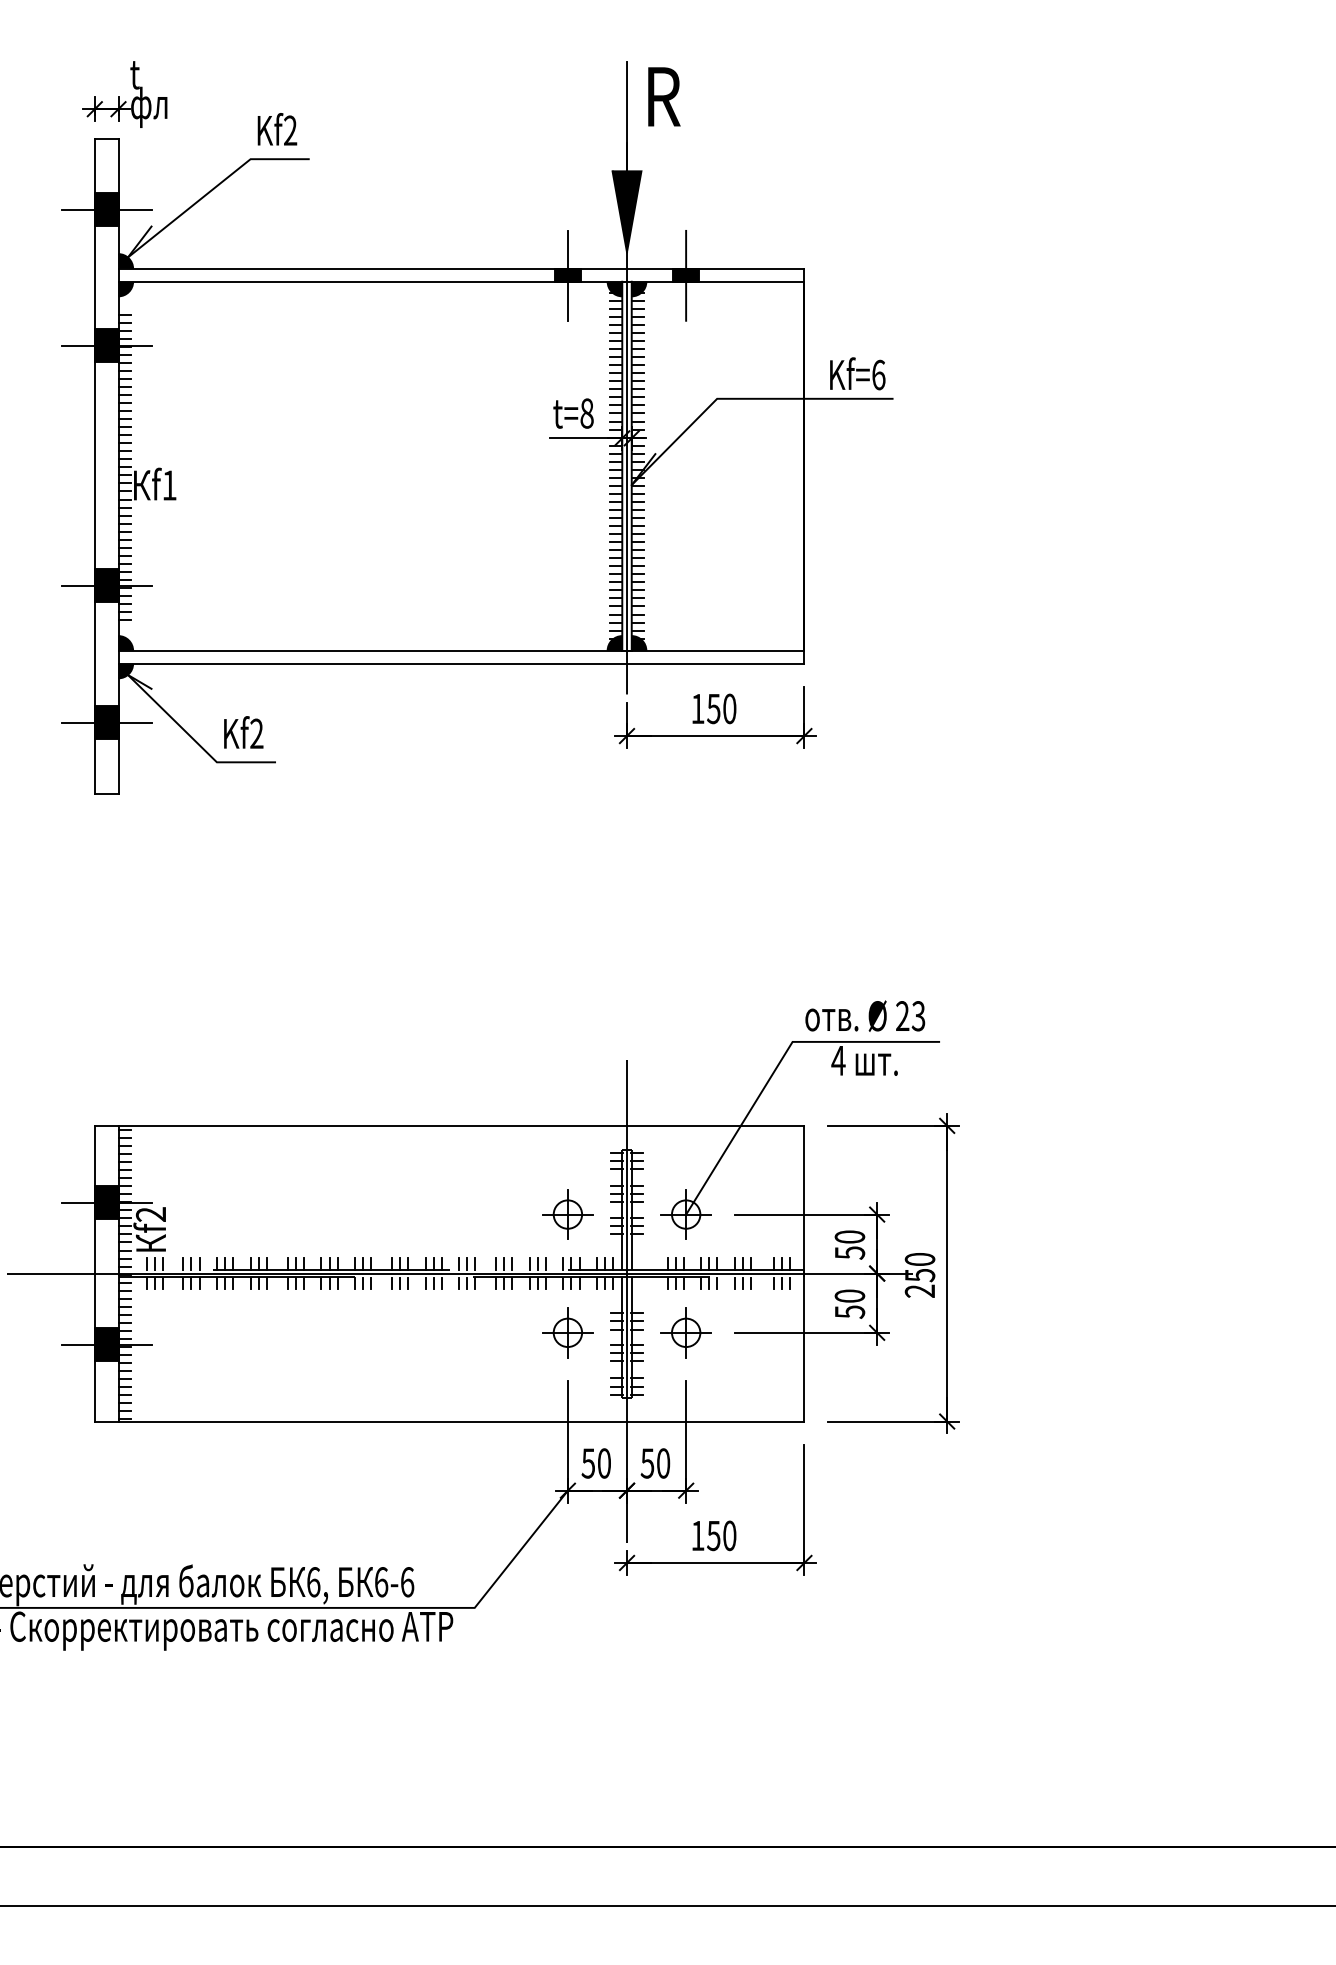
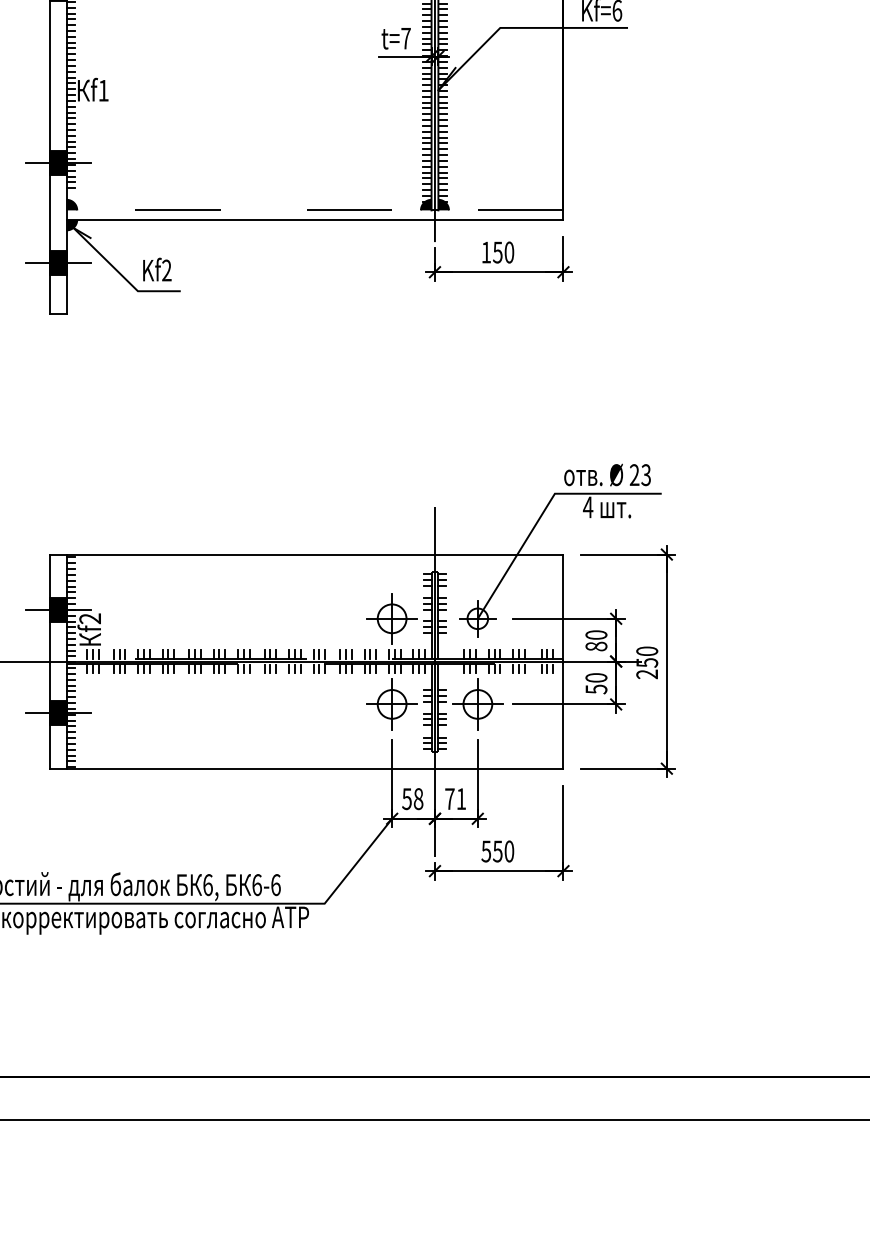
text: (586, 413) -> (405, 38), t=8 -> t=7
line: (461, 650) -> (315, 210), solid -> dashed
part: (567, 1214) -> (391, 618), size x1.4
text: (849, 1252) -> (596, 646), 50 -> 80
part: (567, 1332) -> (391, 704), size x1.4
part: (685, 1332) -> (477, 704), size x1.4
text: (604, 1463) -> (418, 799), 50 -> 58
text: (655, 1463) -> (455, 799), 50 -> 71
text: (697, 1536) -> (486, 851), 150 -> 550

